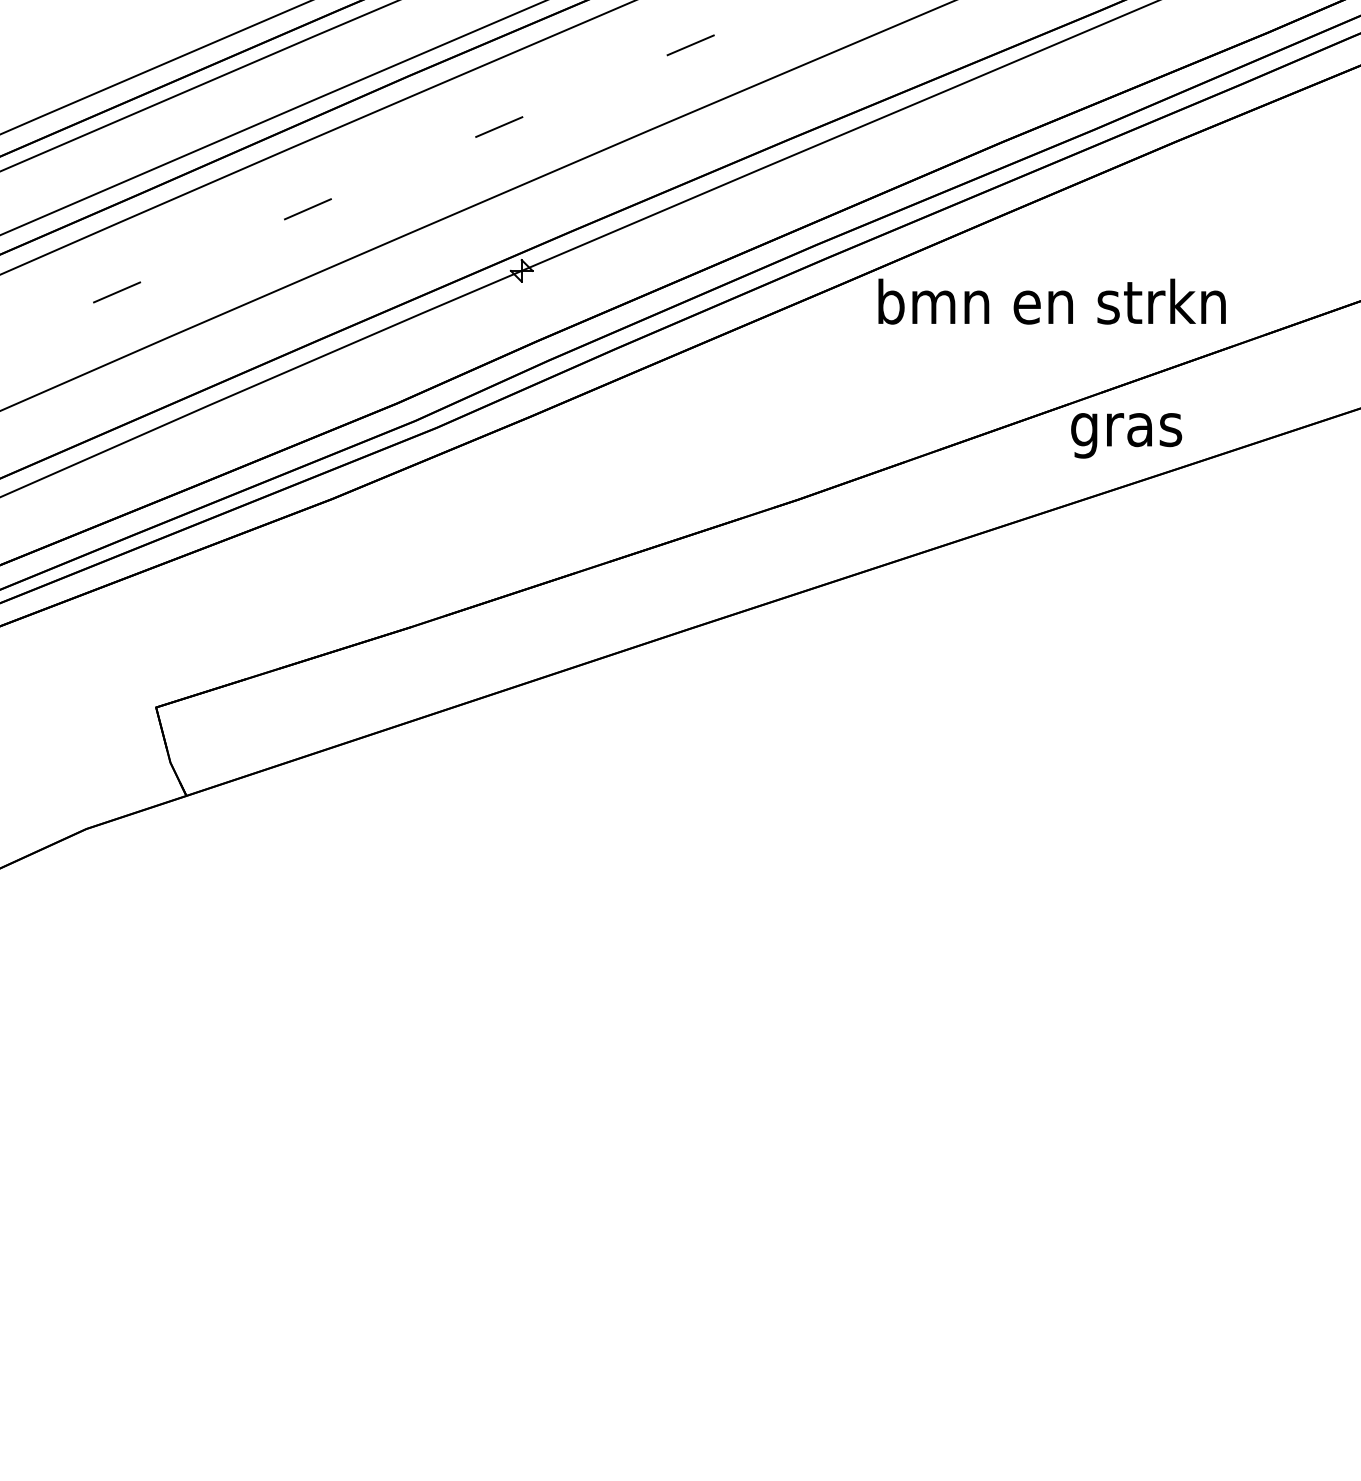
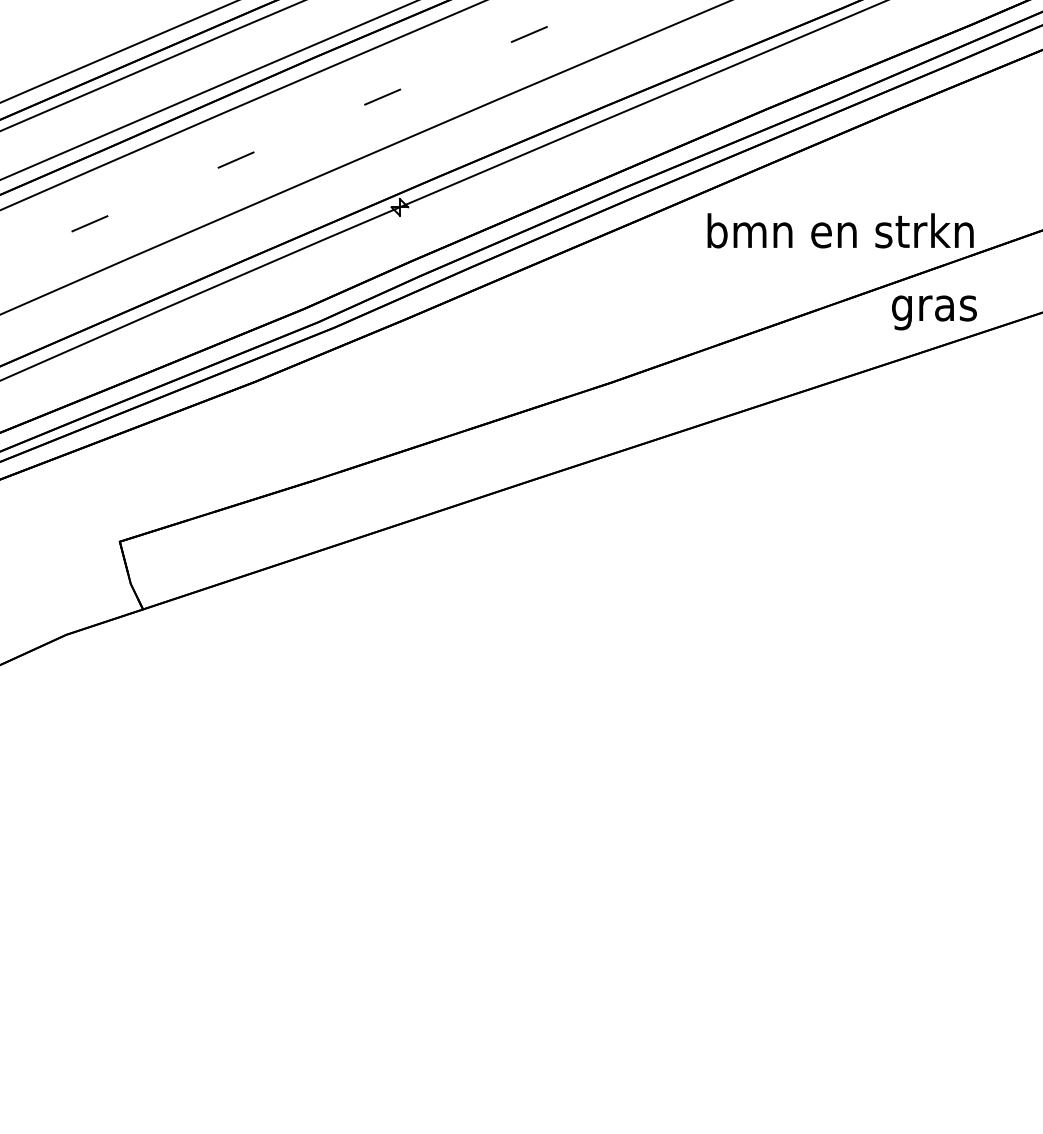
text: (1051, 301) -> (840, 230), moved
text: (1126, 435) -> (934, 312), moved

